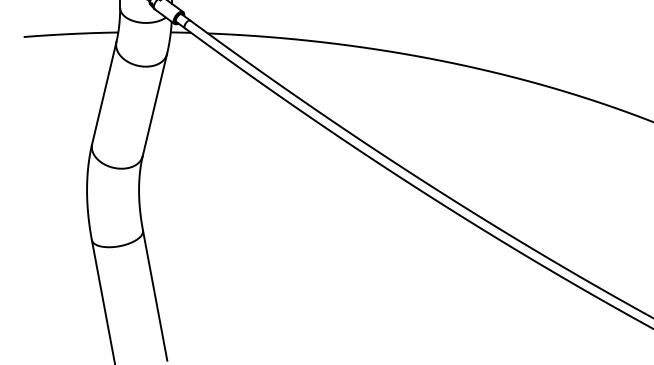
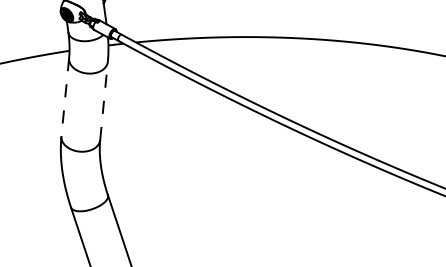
line: (104, 93) -> (65, 97), solid -> dashed
line: (155, 104) -> (104, 100), solid -> dashed

